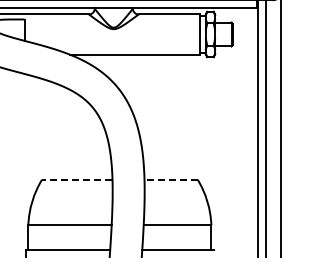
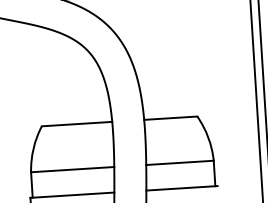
line: (76, 179) -> (76, 123), dashed -> solid
line: (171, 179) -> (171, 117), dashed -> solid

